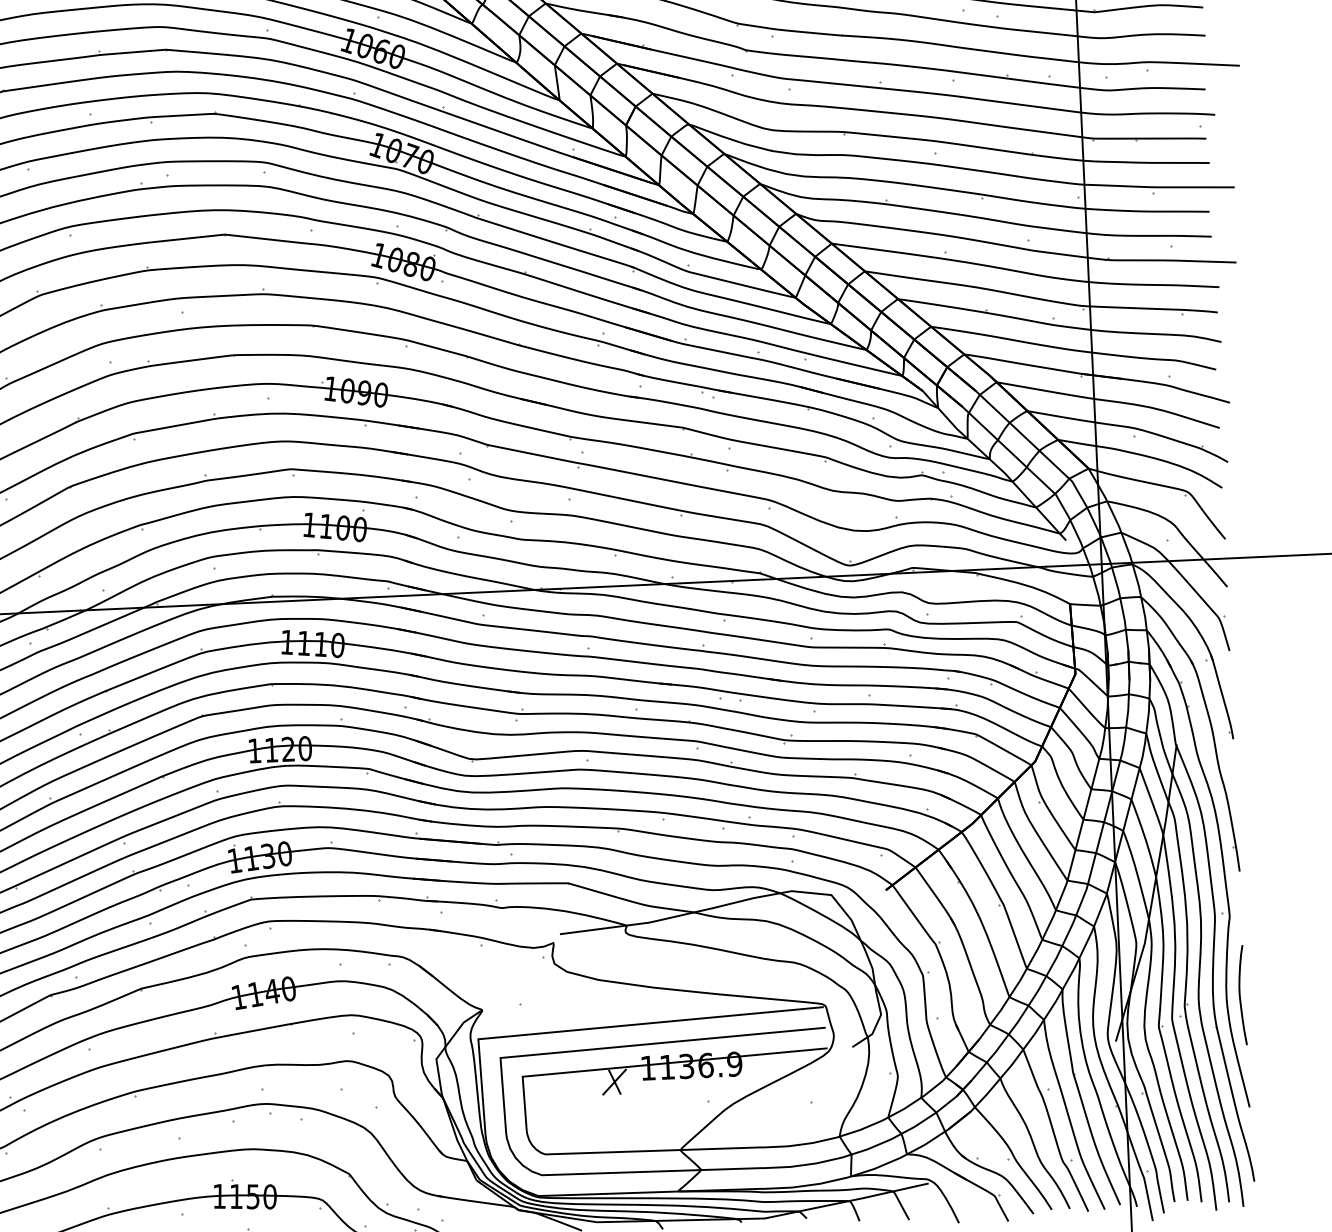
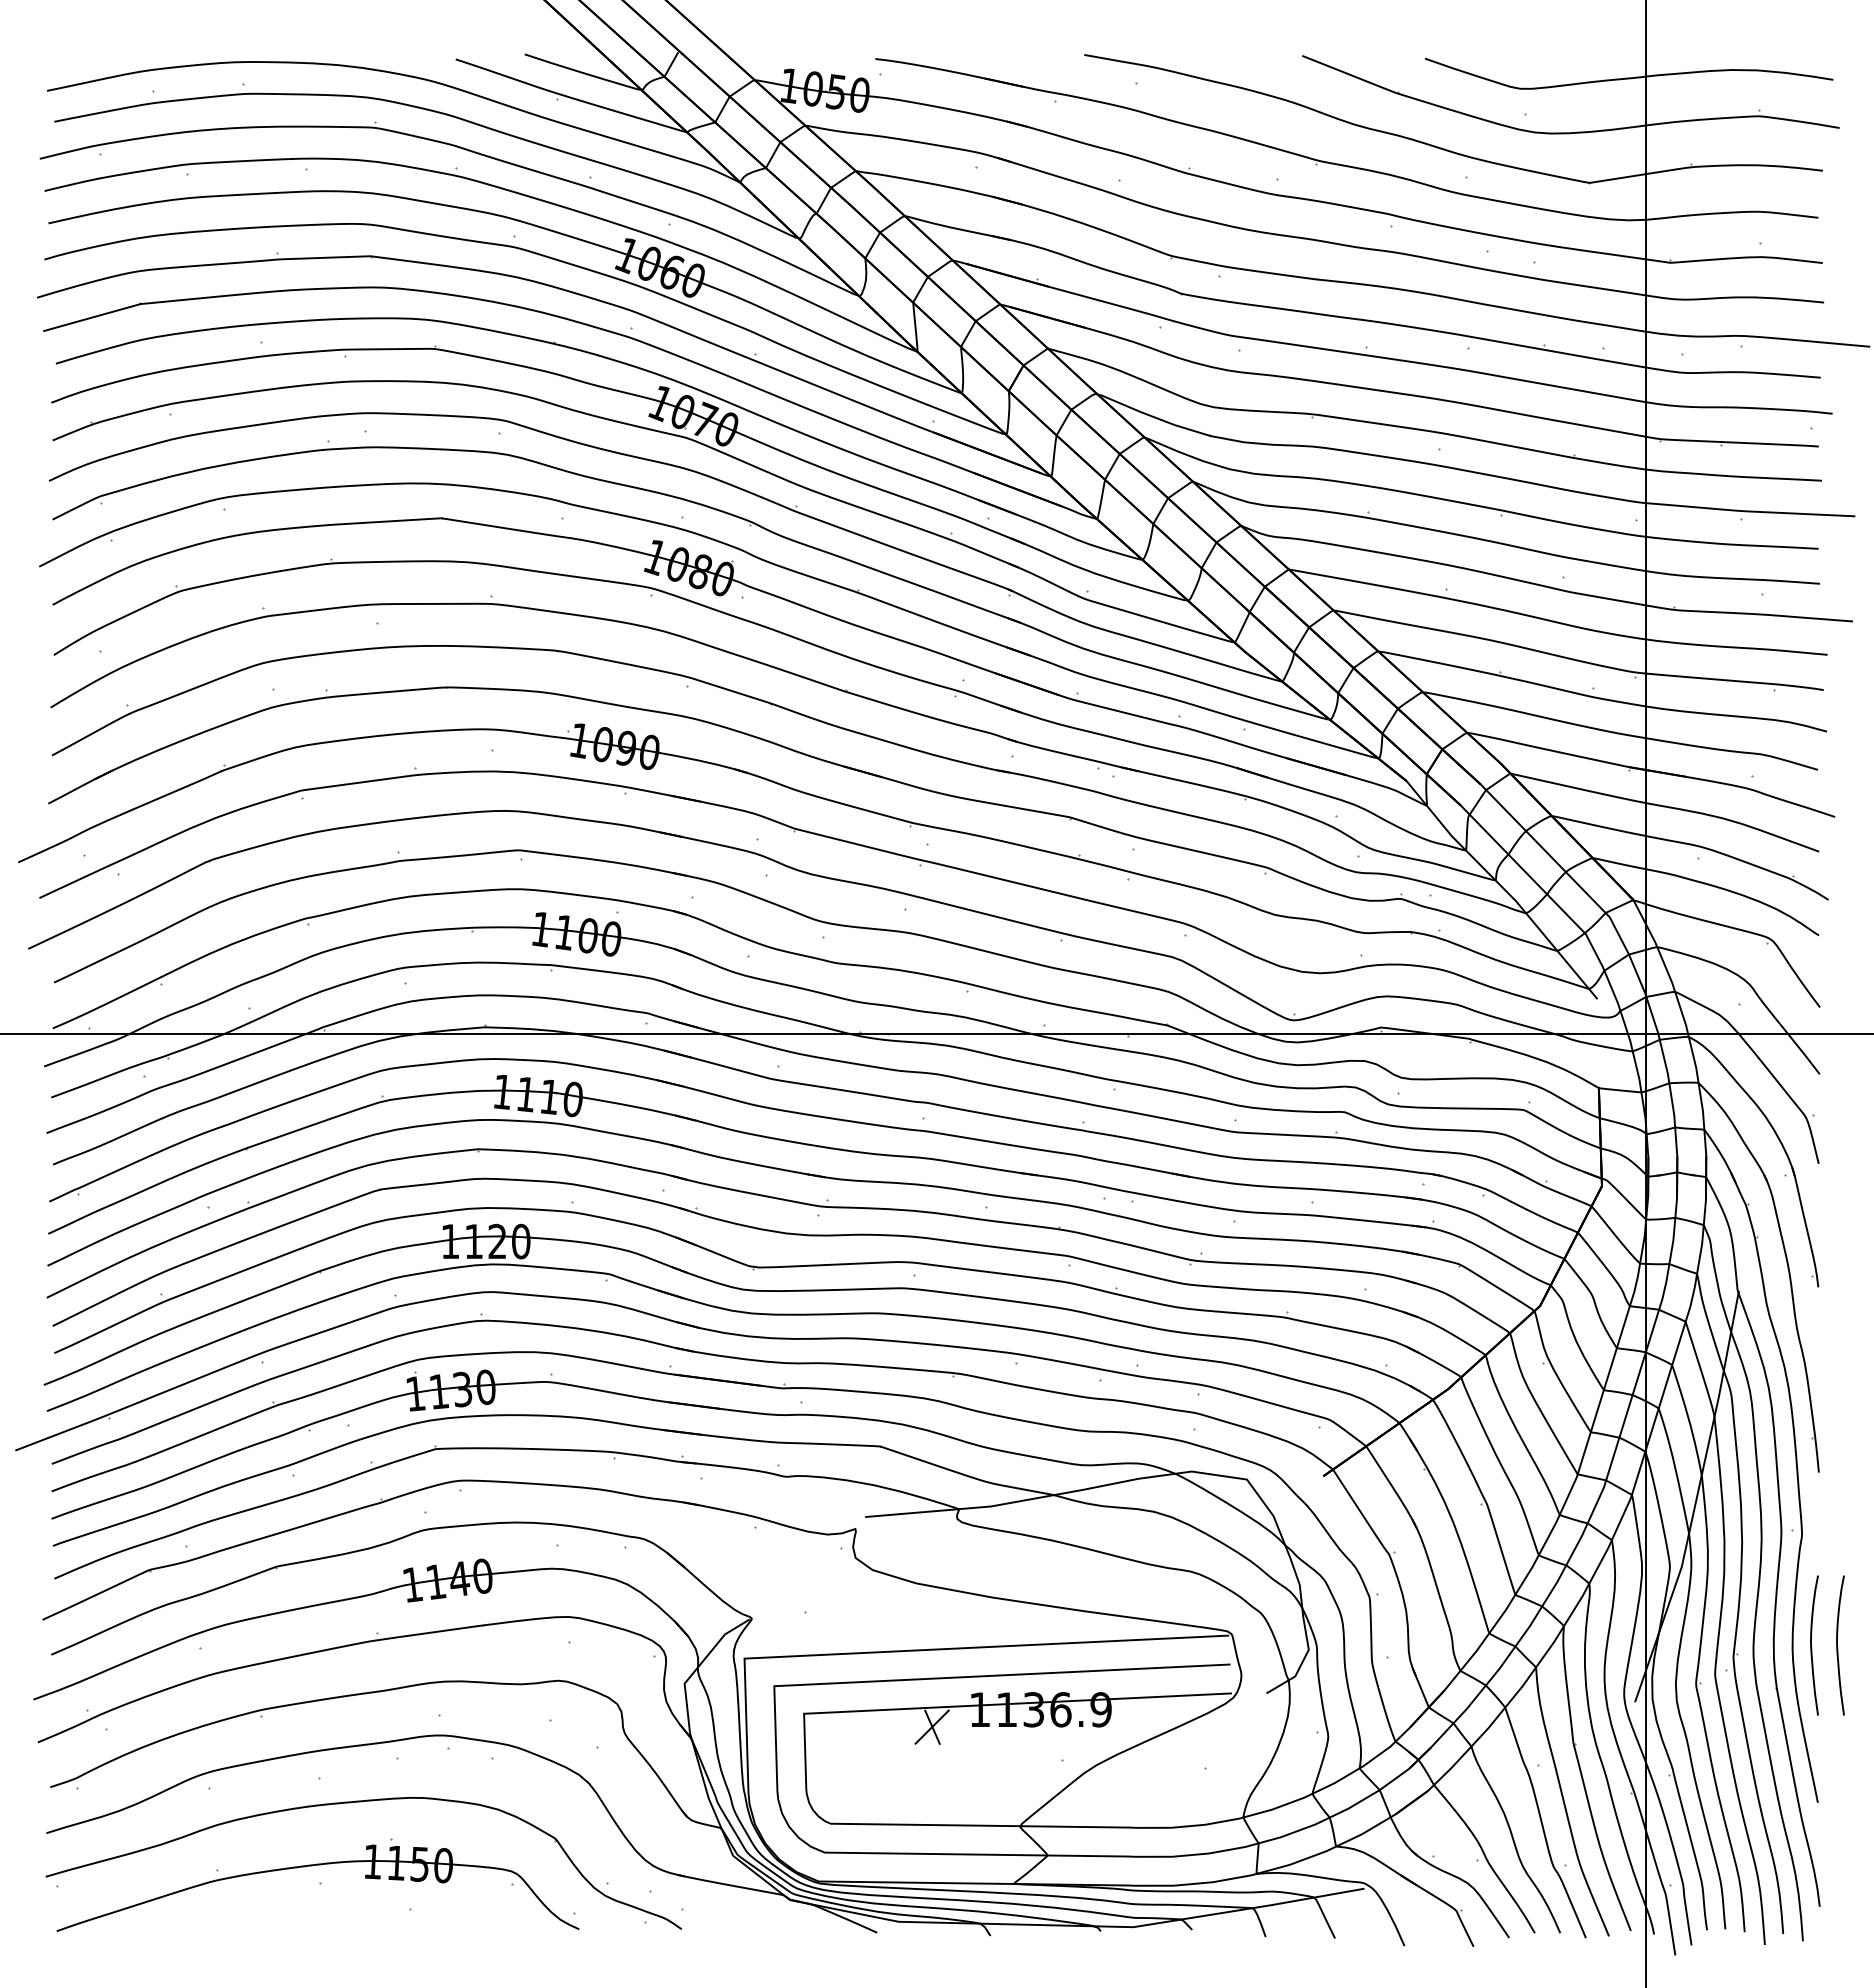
curve: (1259, 995) -> (1838, 1647), added

